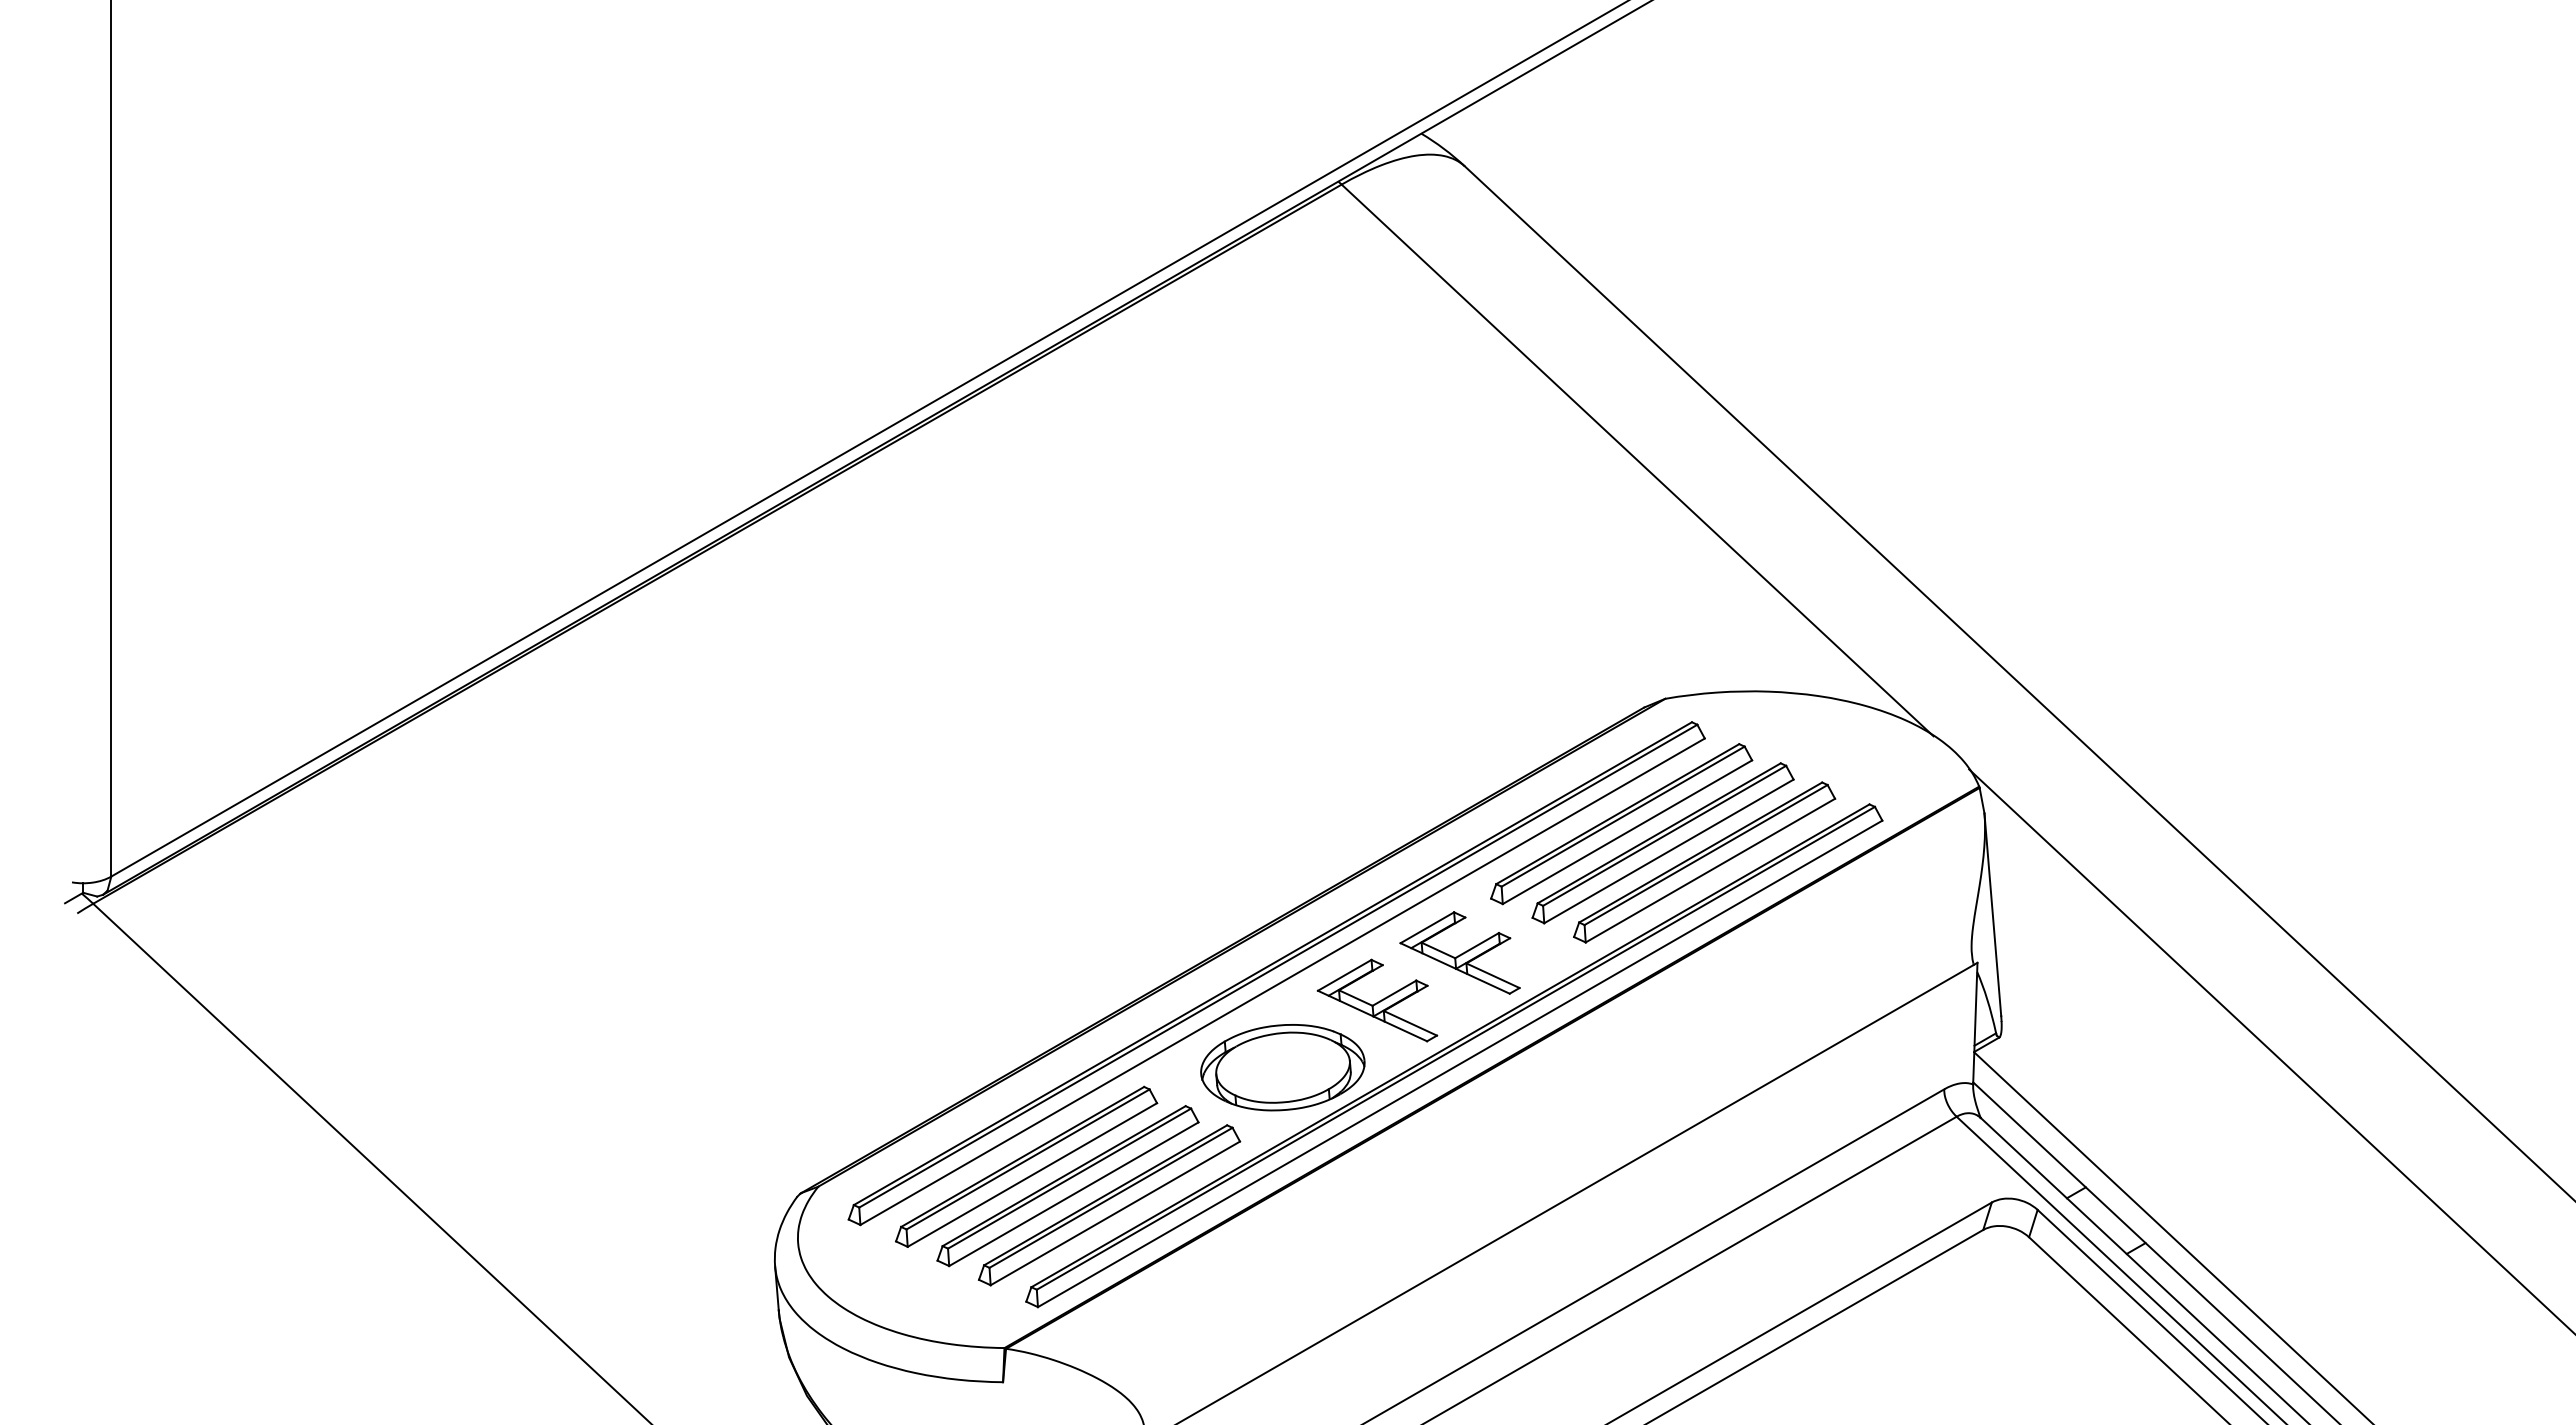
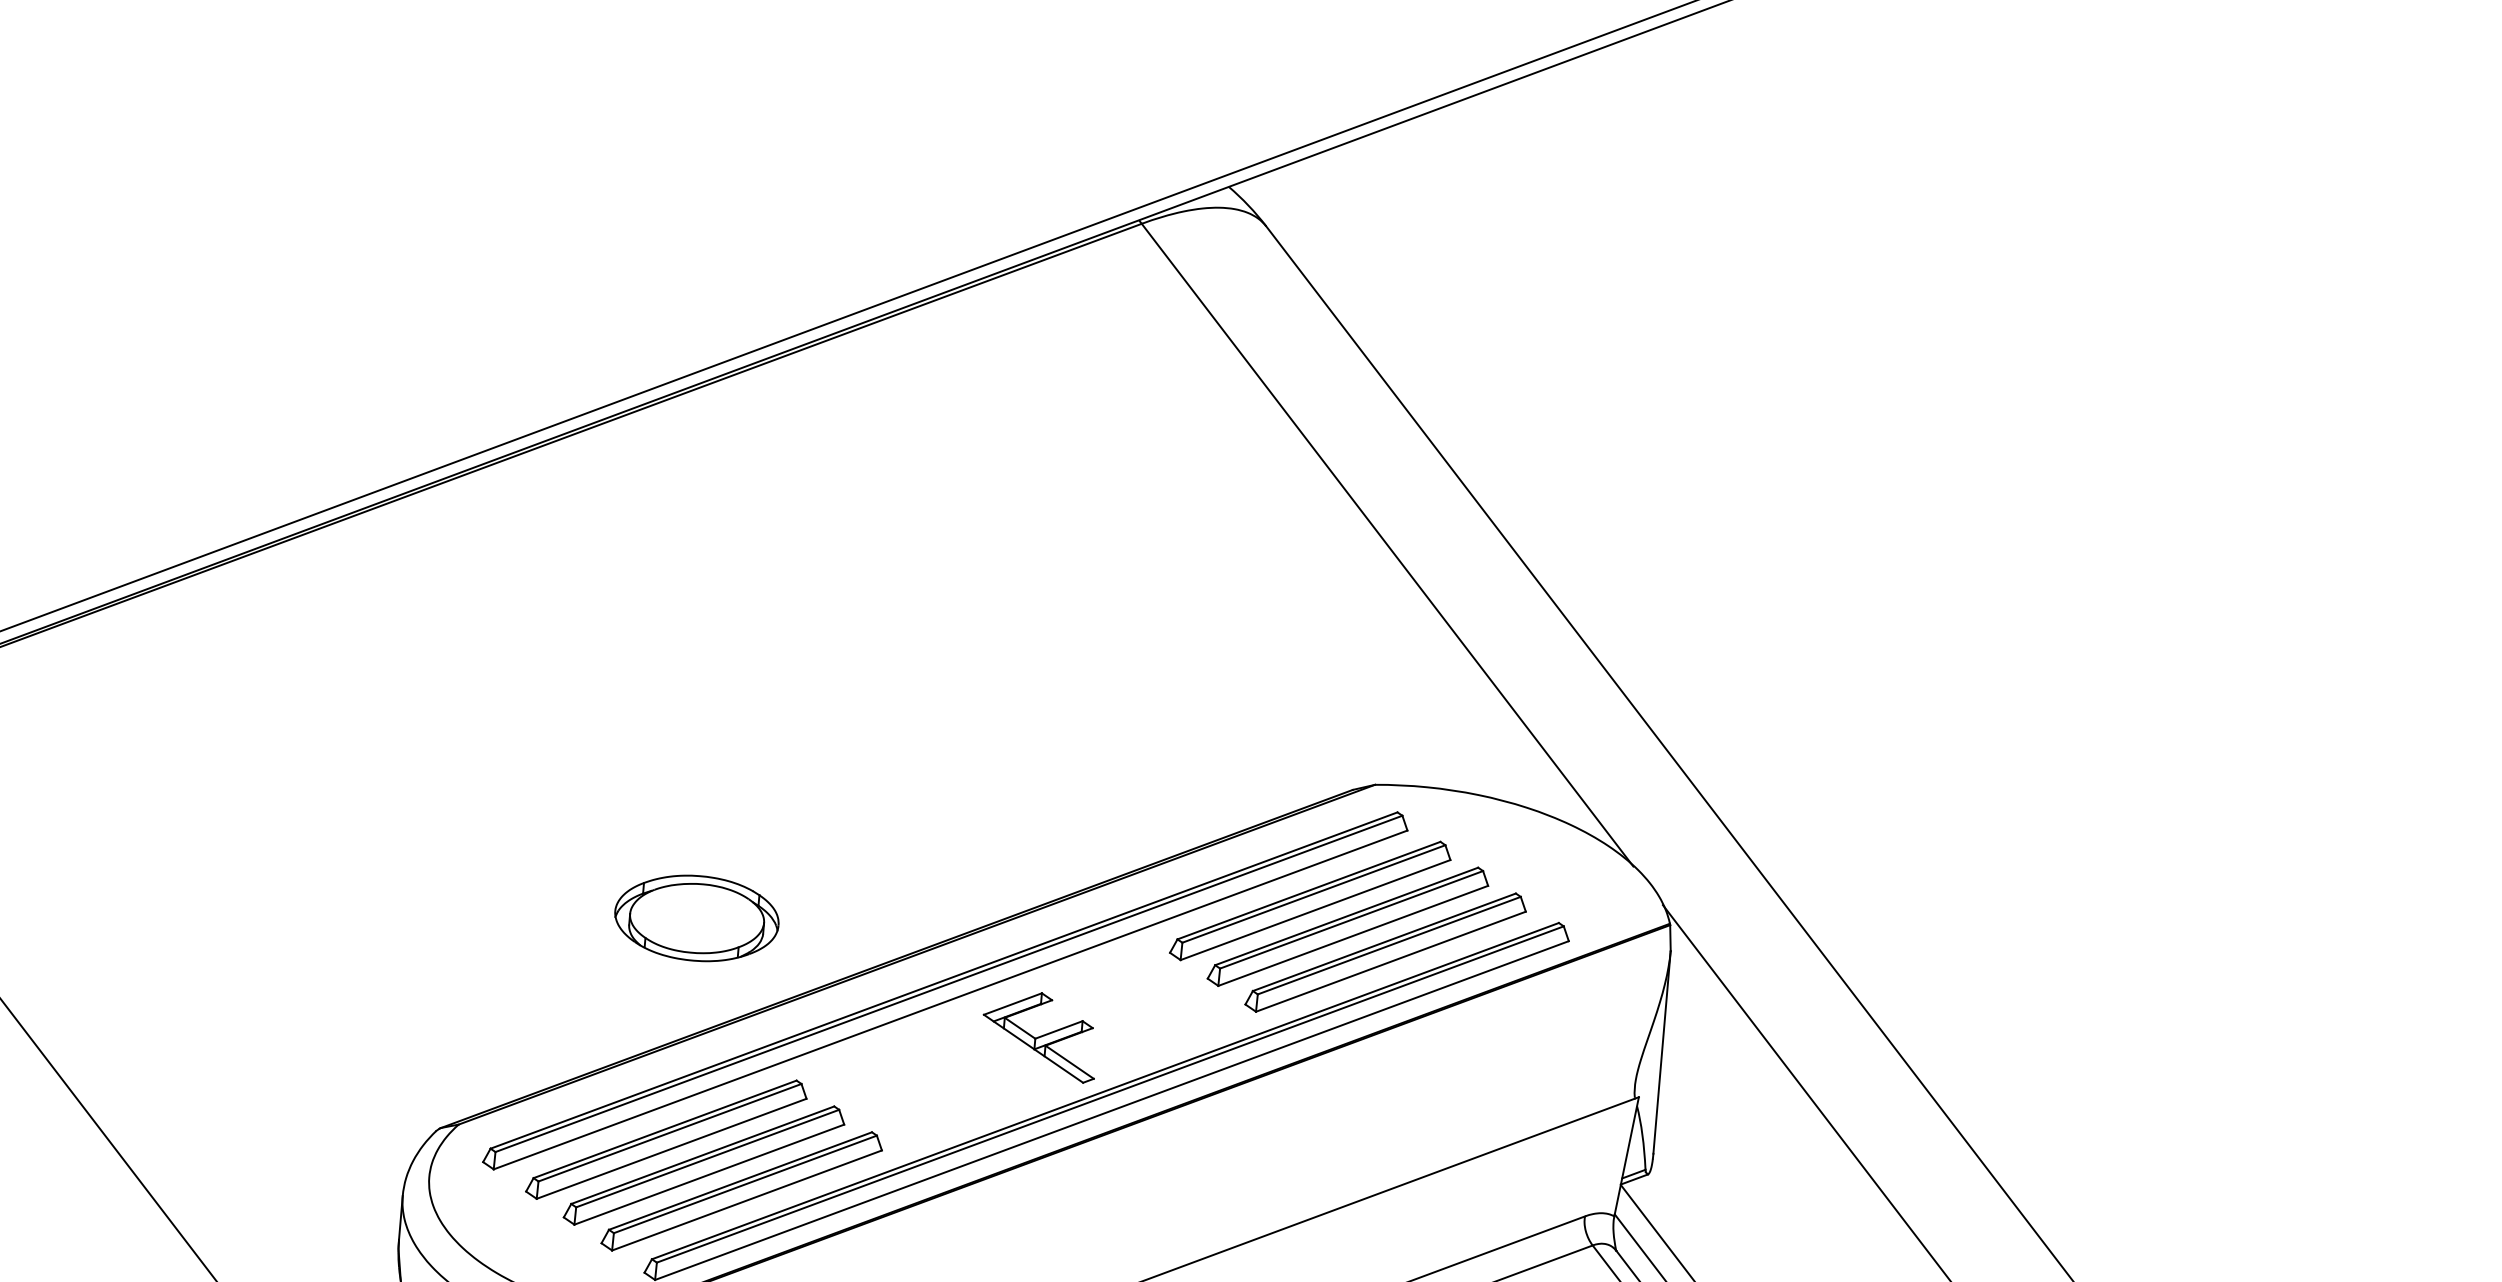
part: (1459, 952) -> (1129, 1000), removed
part: (1282, 1067) -> (696, 918), moved

